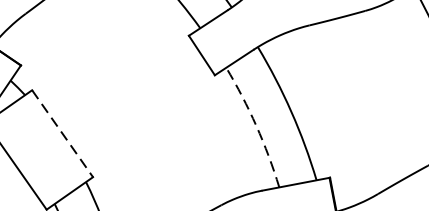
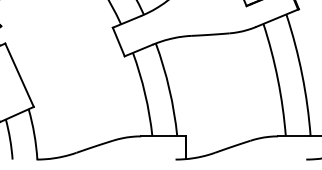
arc: (256, 126) -> (145, 94), dashed -> solid
line: (62, 134) -> (19, 75), dashed -> solid

